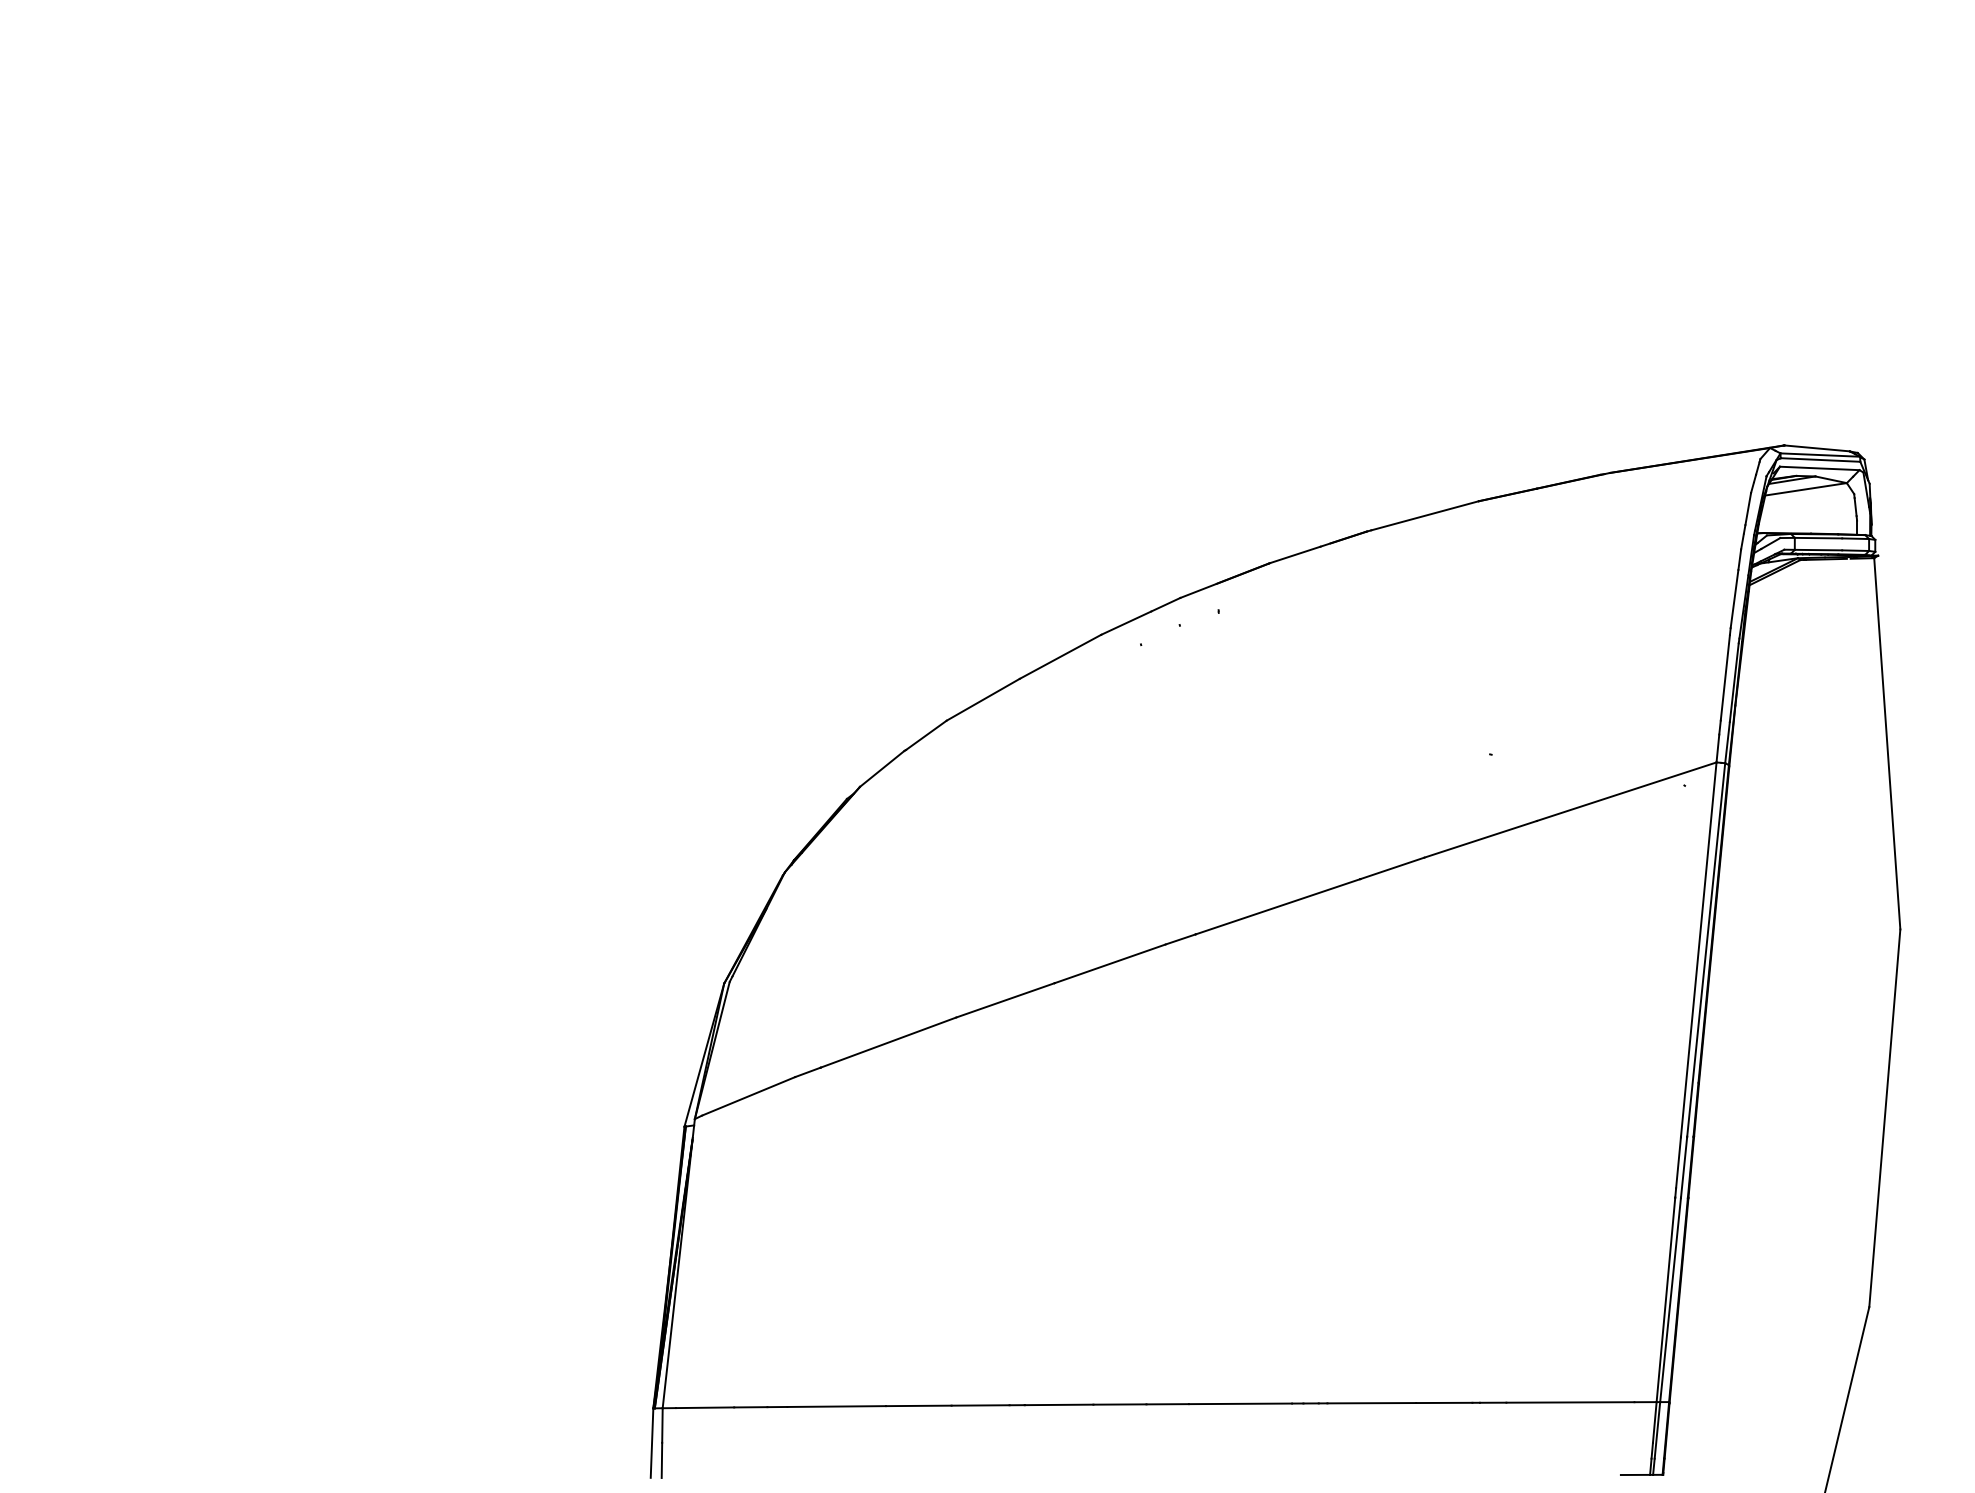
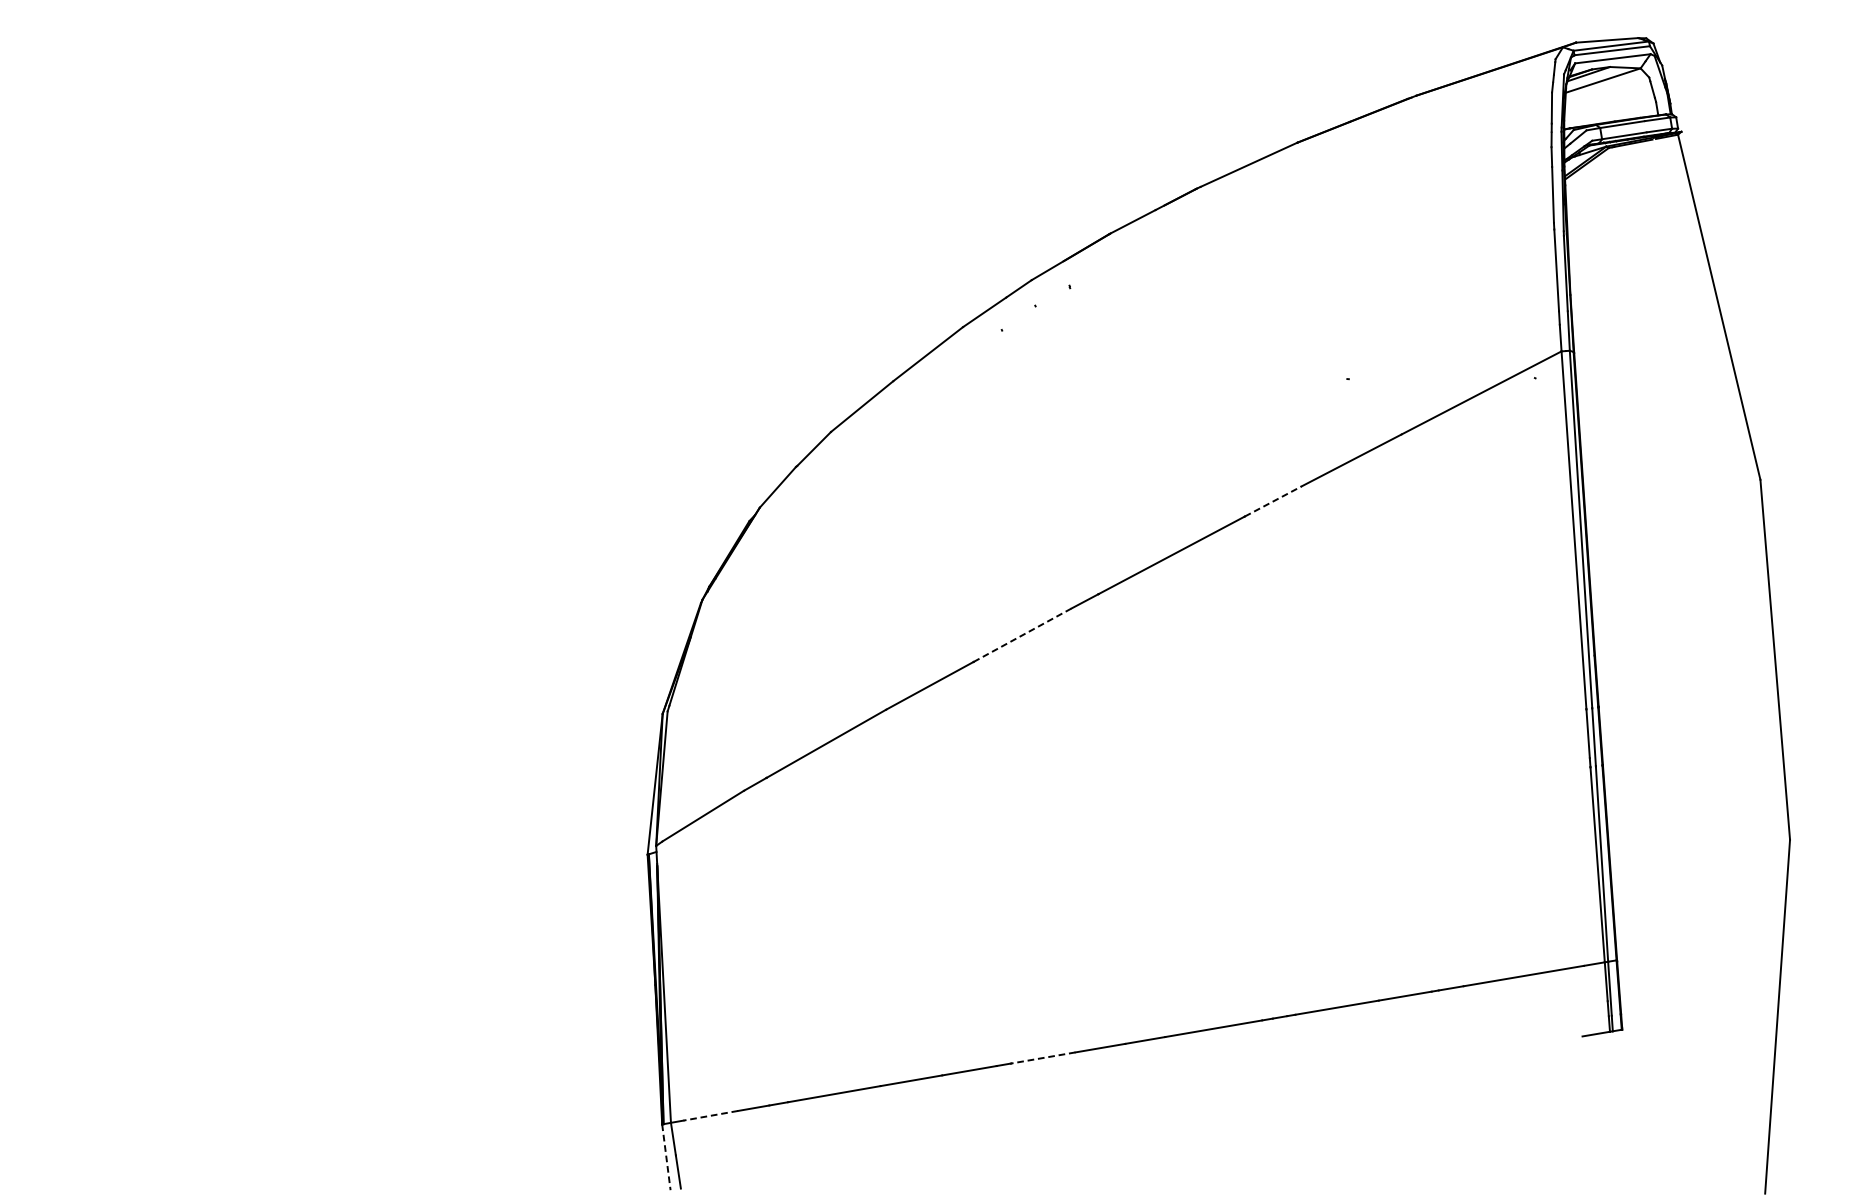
line: (1392, 868) -> (1273, 501), solid -> dashed
line: (1110, 963) -> (1022, 634), solid -> dashed
line: (1058, 1404) -> (1042, 1057), solid -> dashed
line: (704, 1407) -> (710, 1115), solid -> dashed
line: (652, 1443) -> (666, 1157), solid -> dashed

